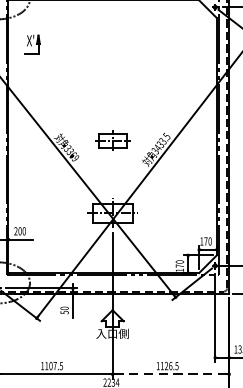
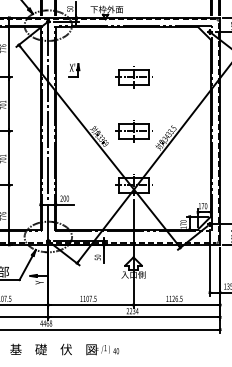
part: (33, 44) -> (74, 70), moved
part: (112, 68) -> (133, 77), added
part: (112, 141) -> (133, 131), size x1.43
line: (170, 374) -> (176, 305), dashed -> solid

